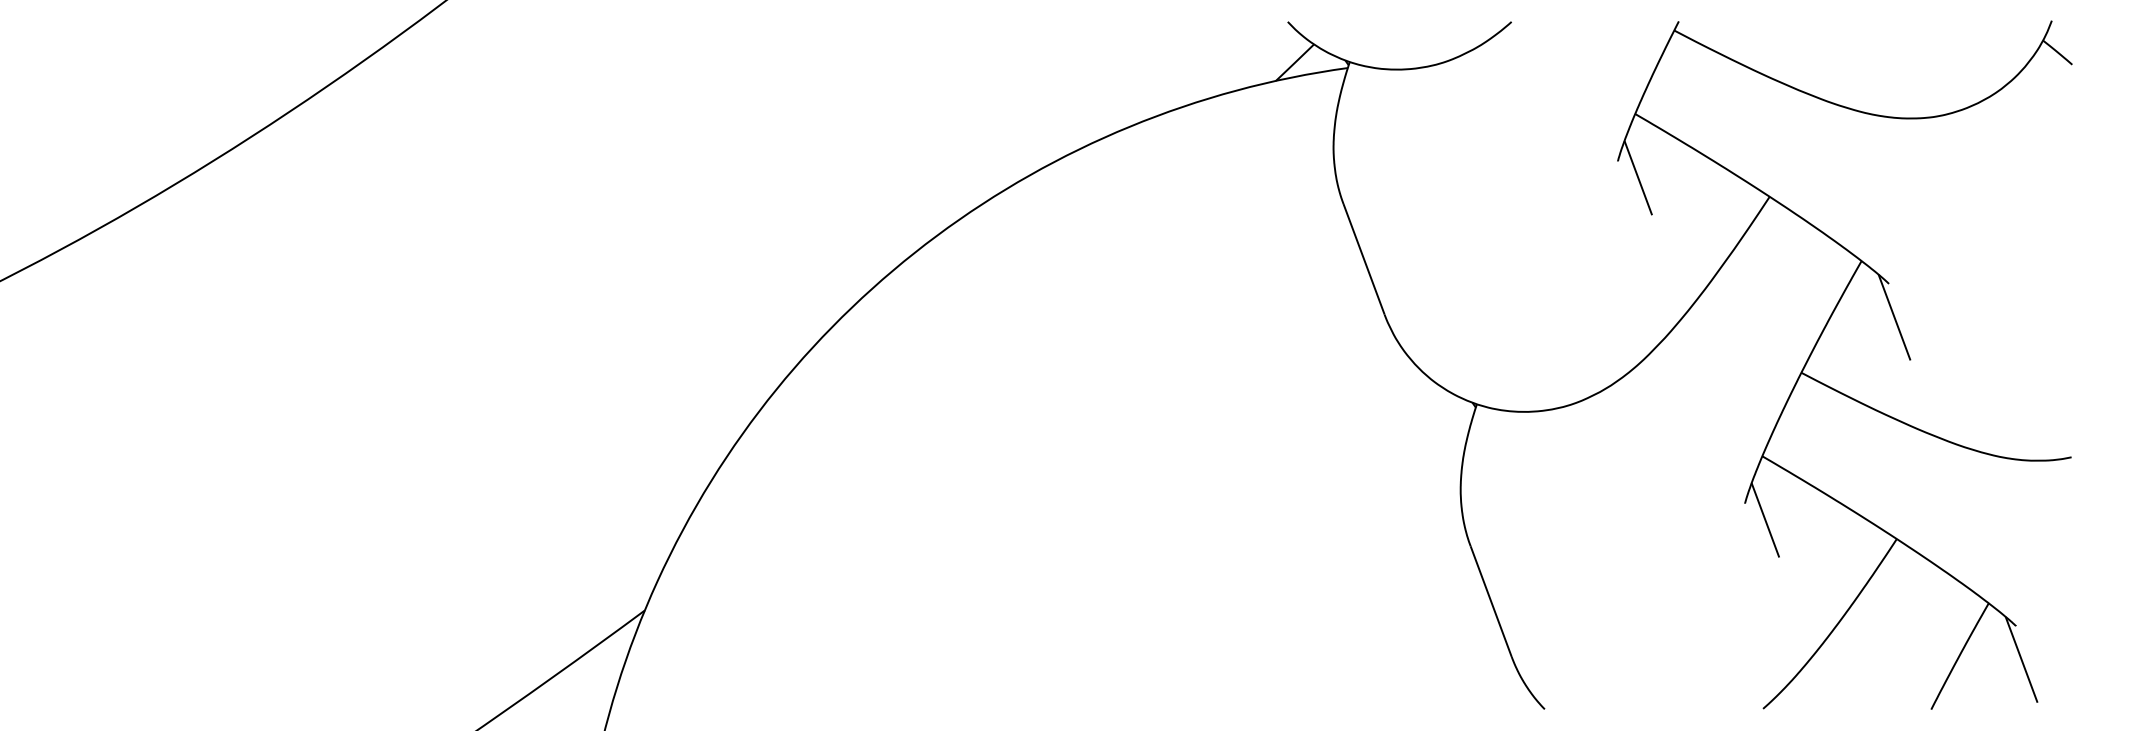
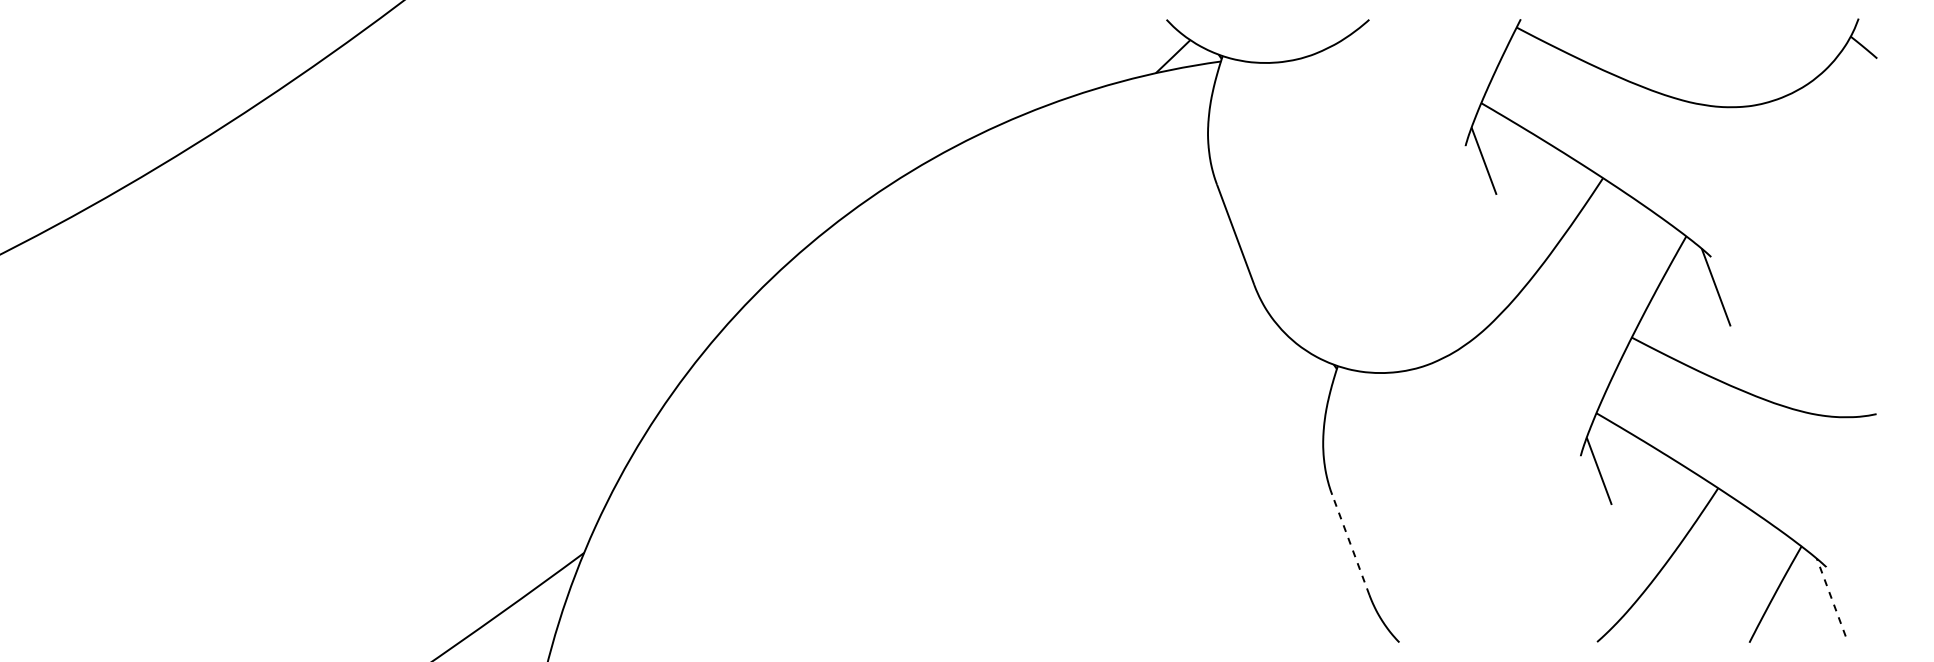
line: (1490, 601) -> (1350, 544), solid -> dashed
line: (2021, 659) -> (1831, 597), solid -> dashed

